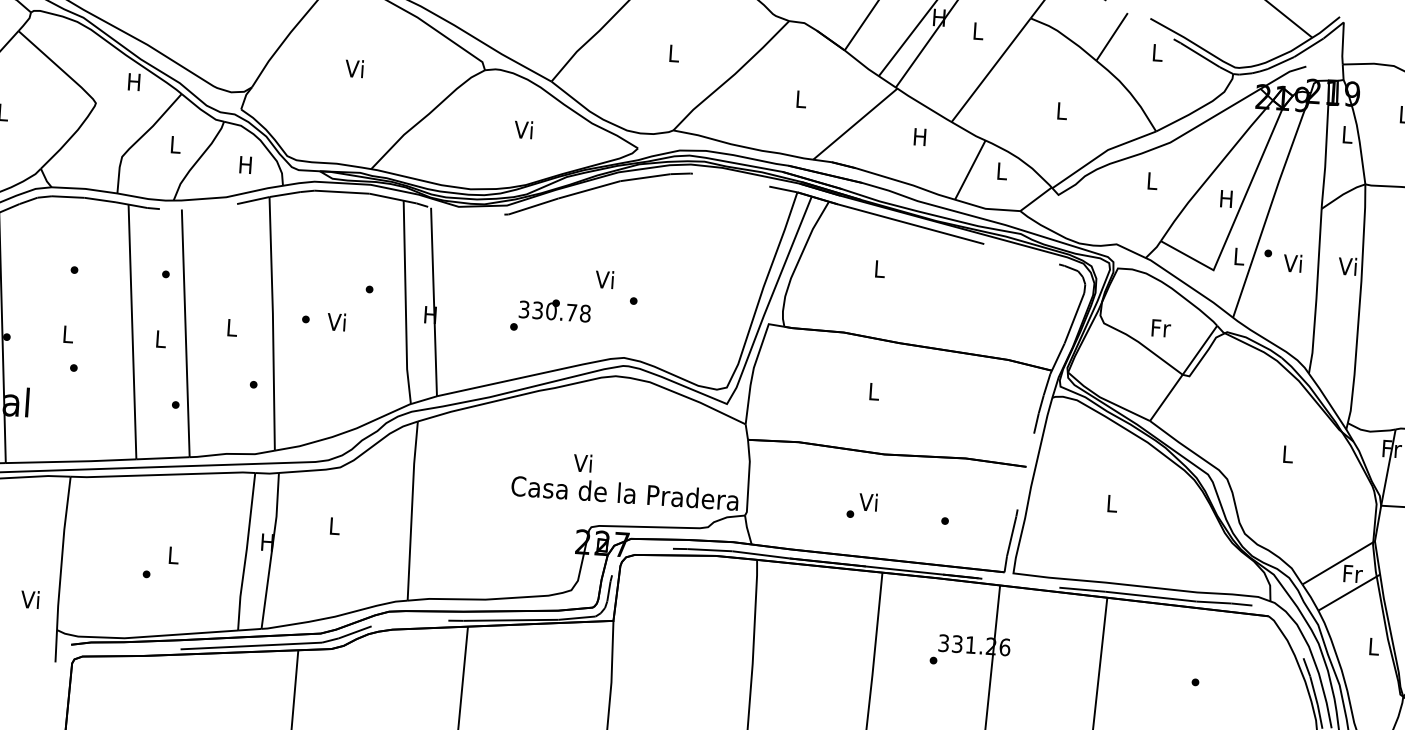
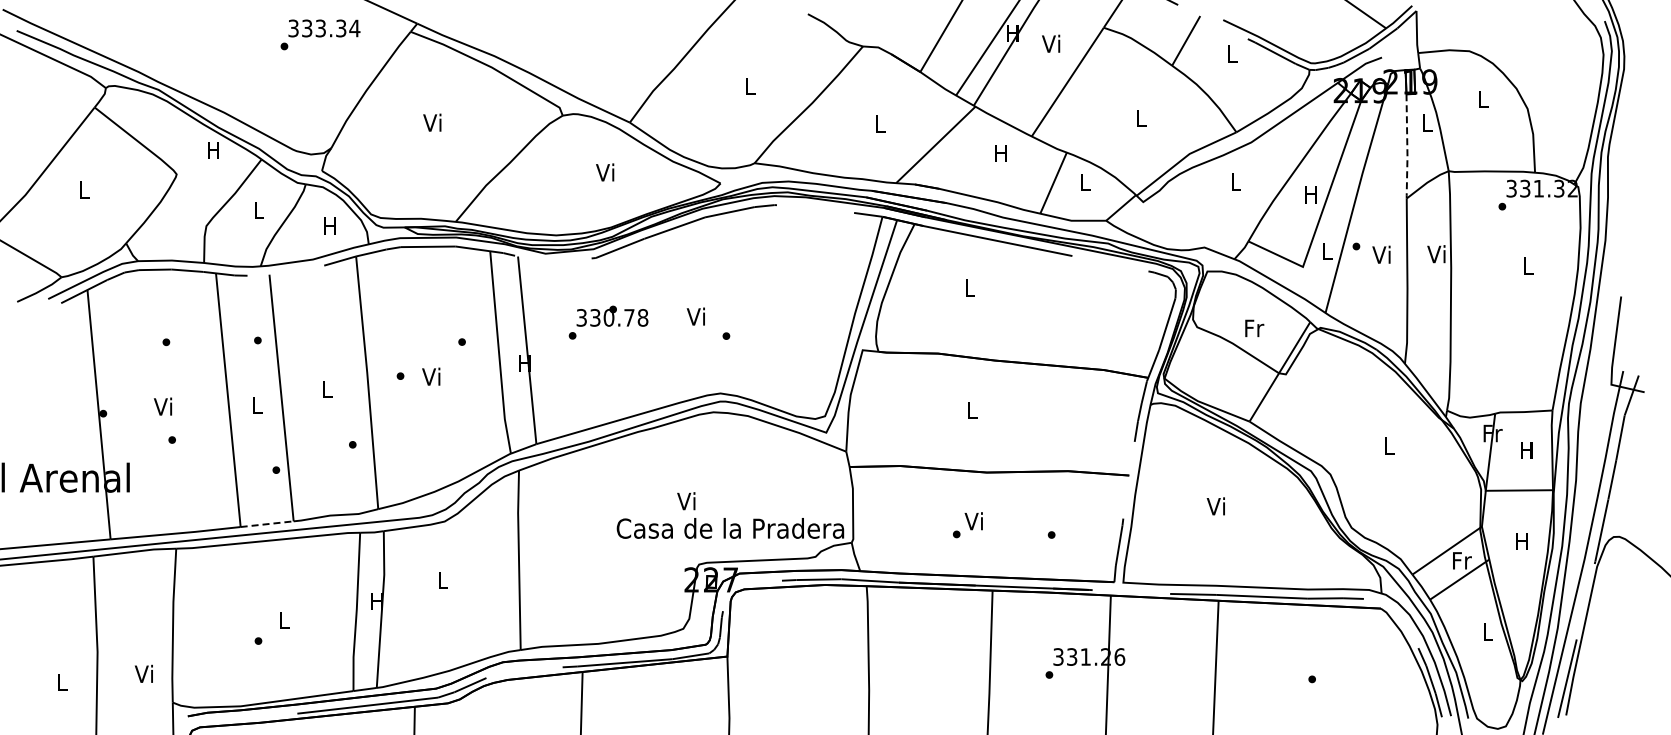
text: (977, 30) -> (1051, 43), L -> Vi
line: (1325, 157) -> (1407, 147), solid -> dashed
text: (550, 315) -> (608, 322), moved
text: (66, 333) -> (162, 406), L -> Vi
line: (163, 458) -> (267, 524), solid -> dashed
text: (1110, 503) -> (1215, 506), L -> Vi

